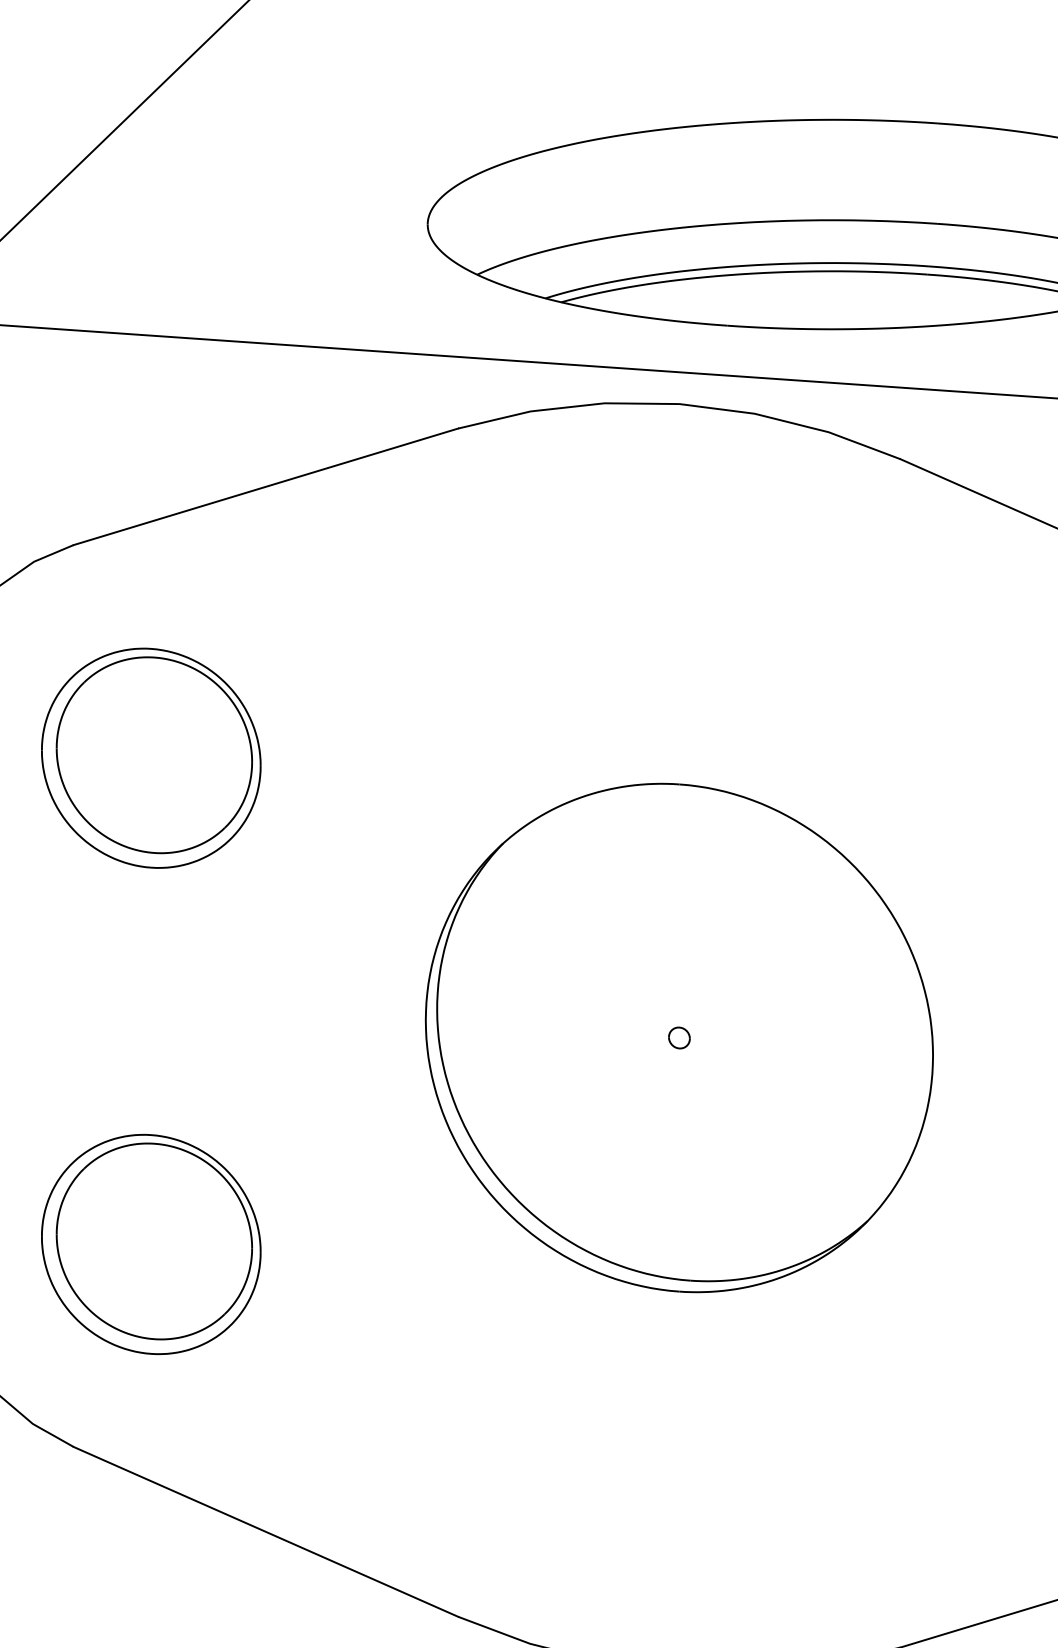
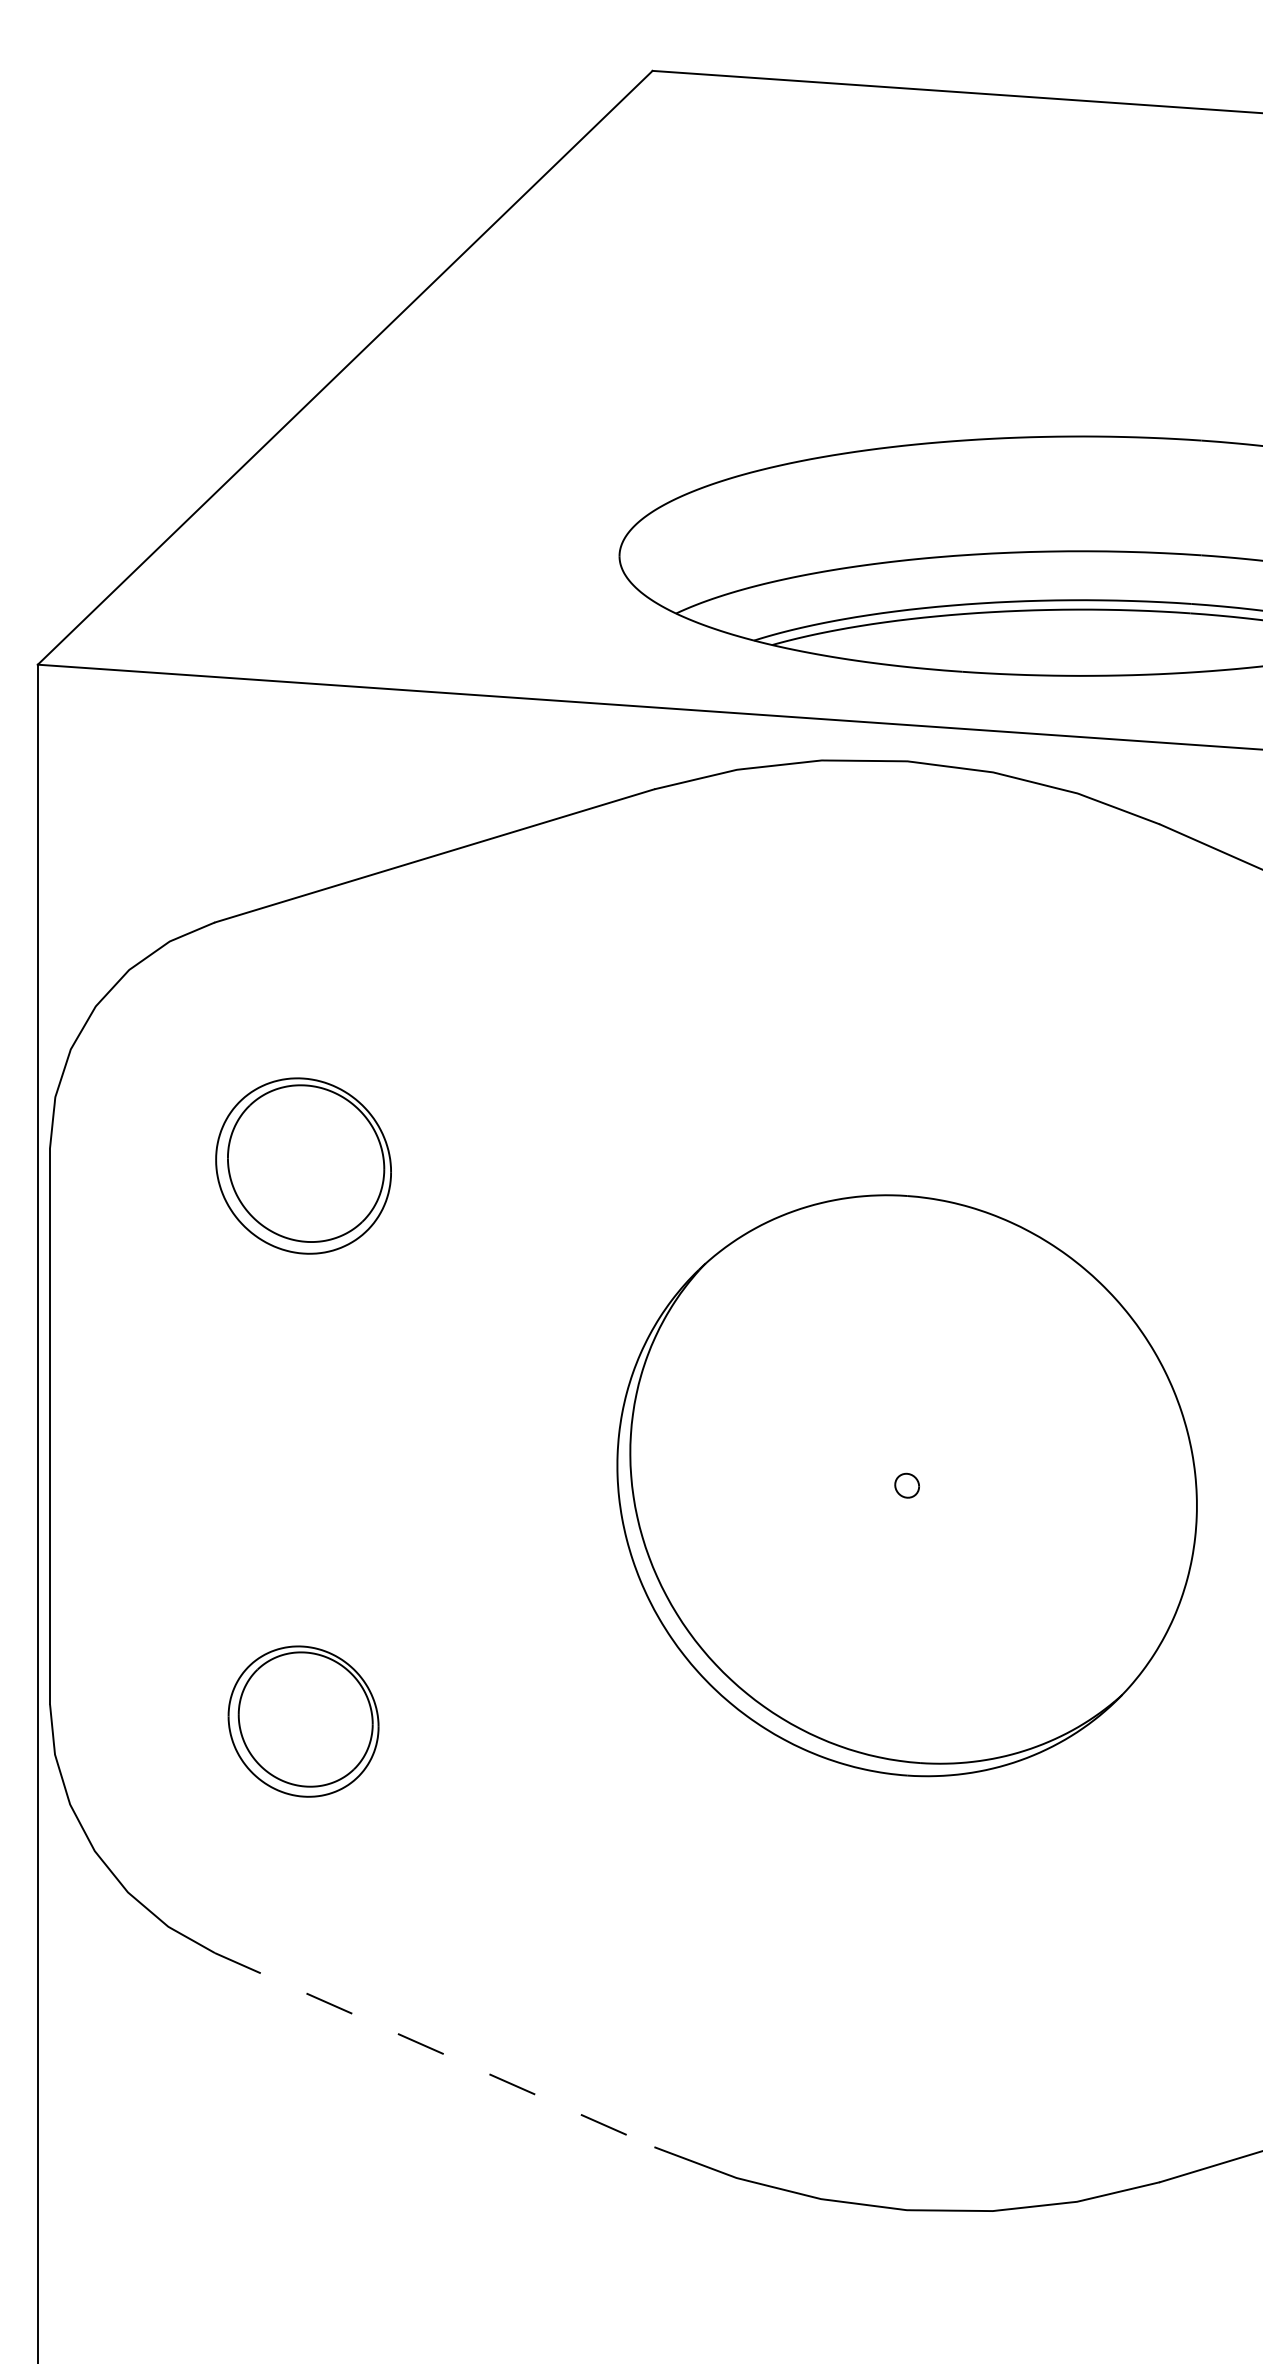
part: (151, 757) -> (303, 1165), size x0.7
part: (151, 1244) -> (303, 1721), size x0.6
line: (266, 1532) -> (435, 2050), solid -> dashed

